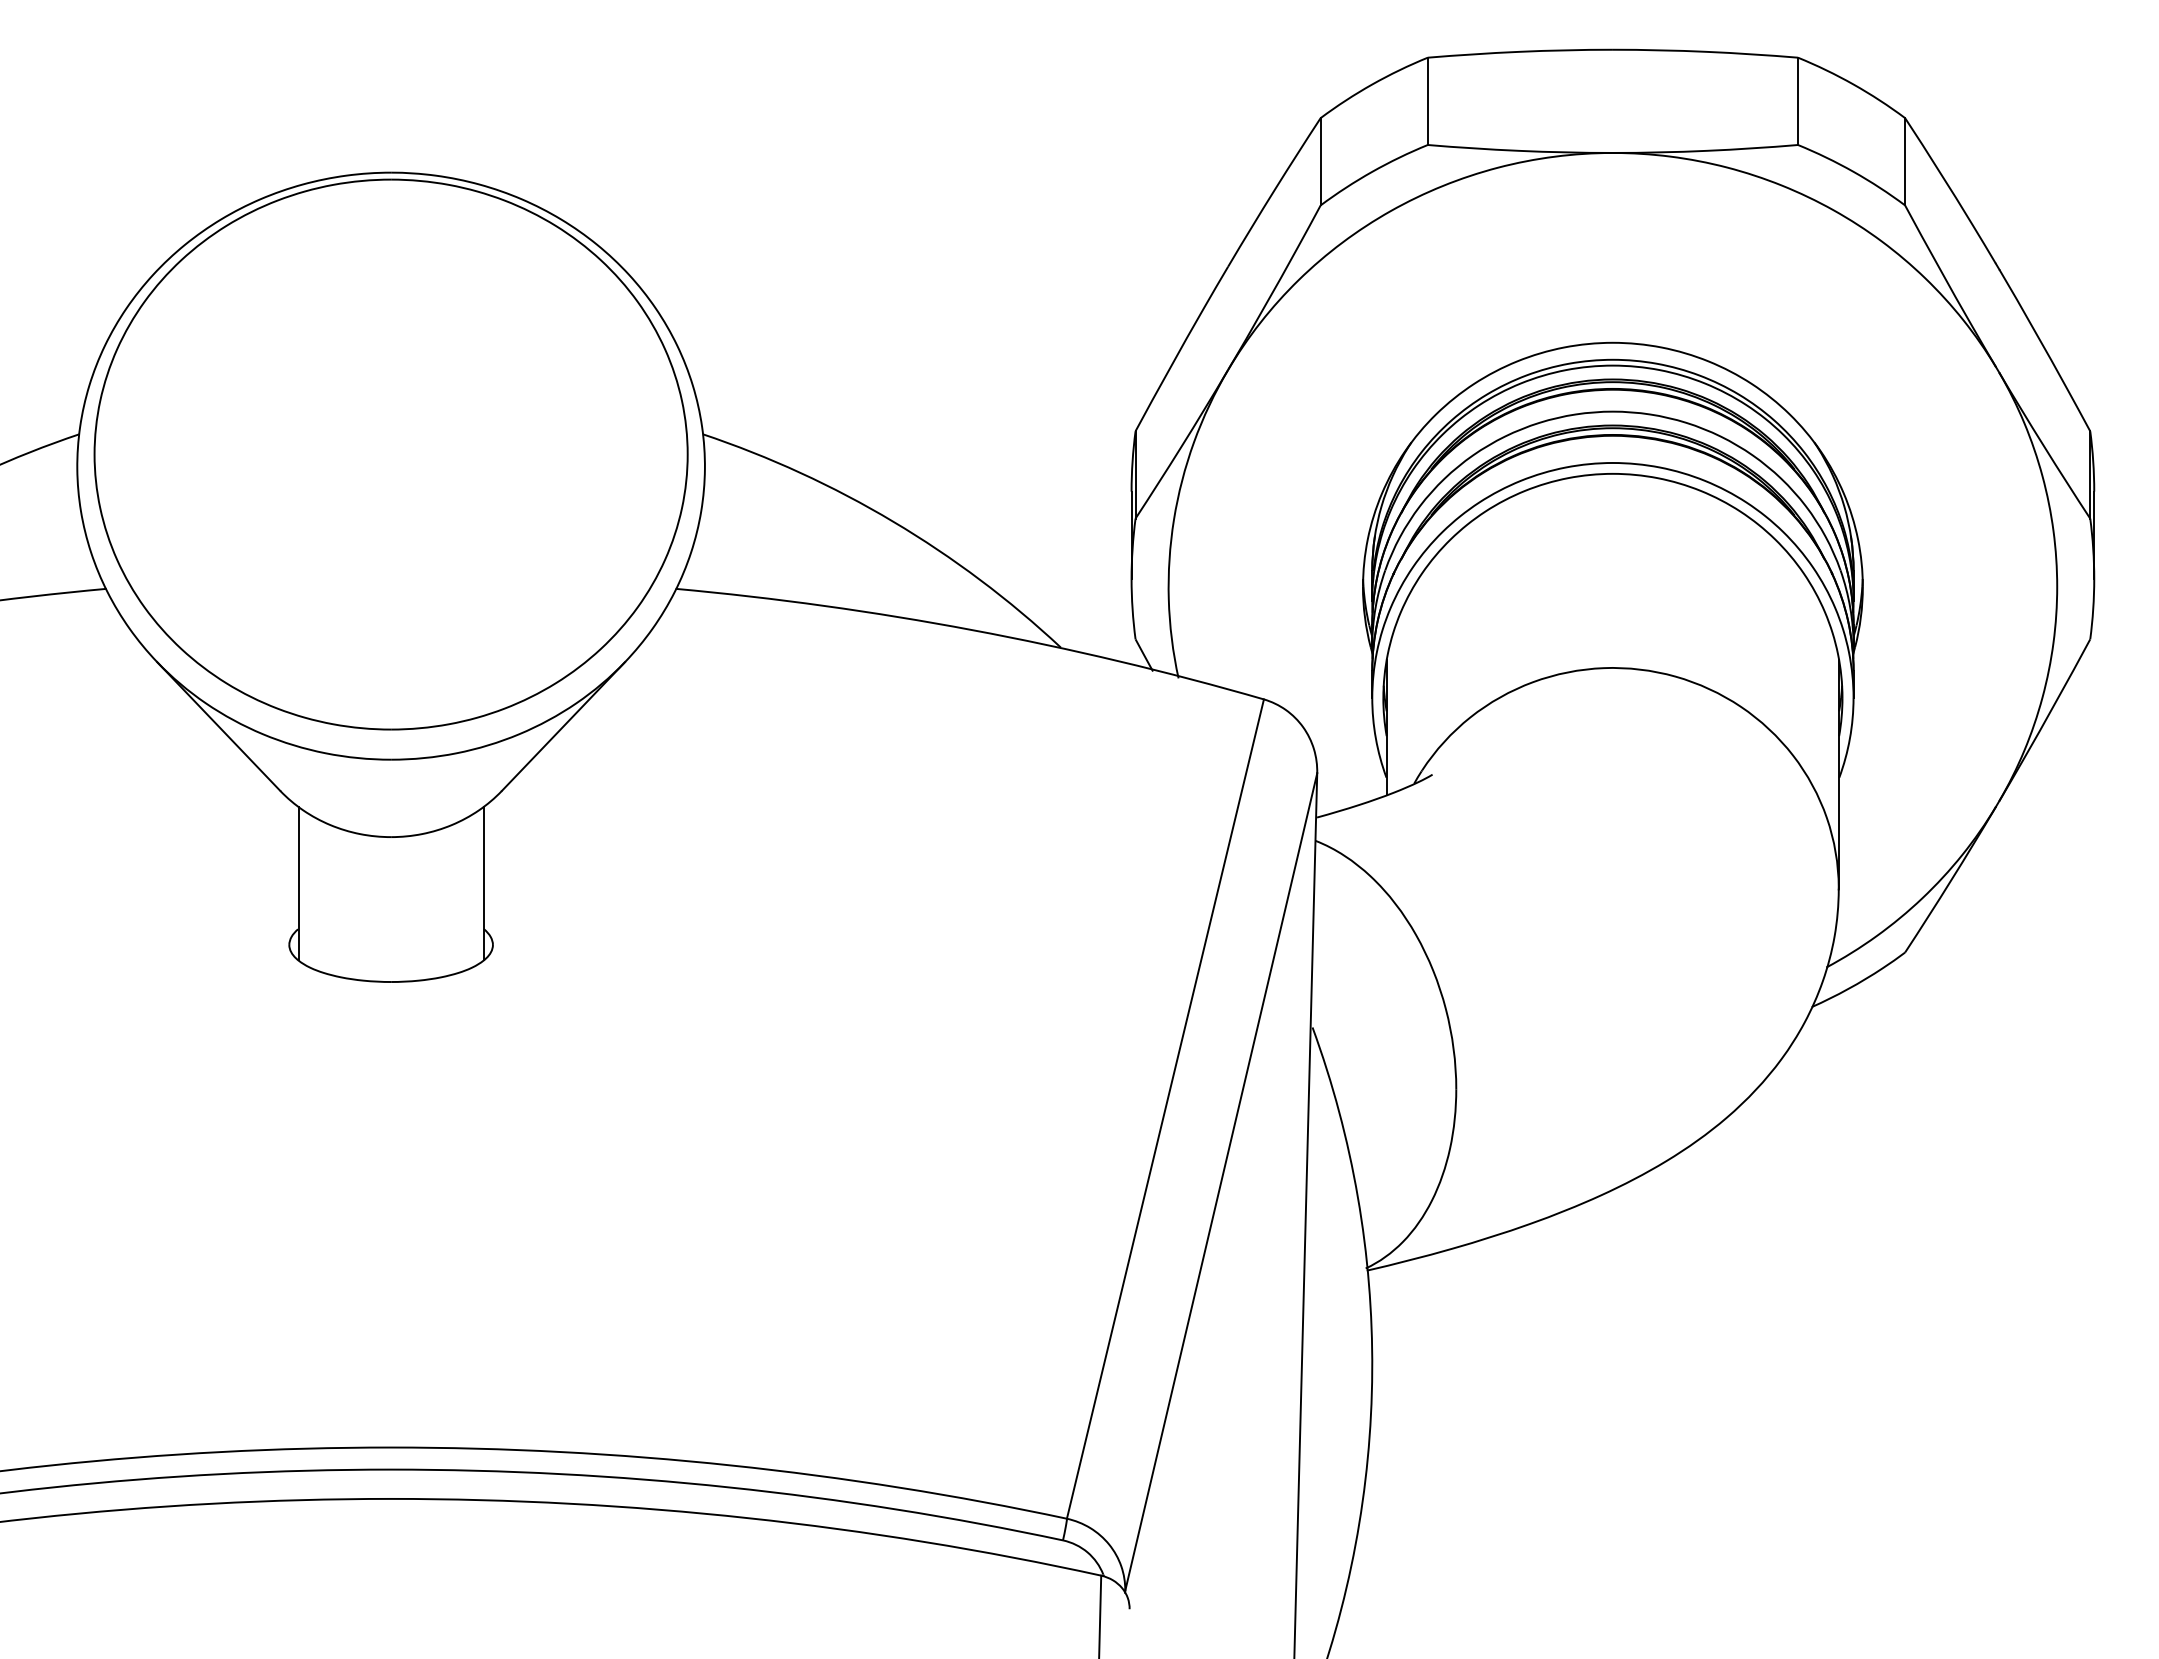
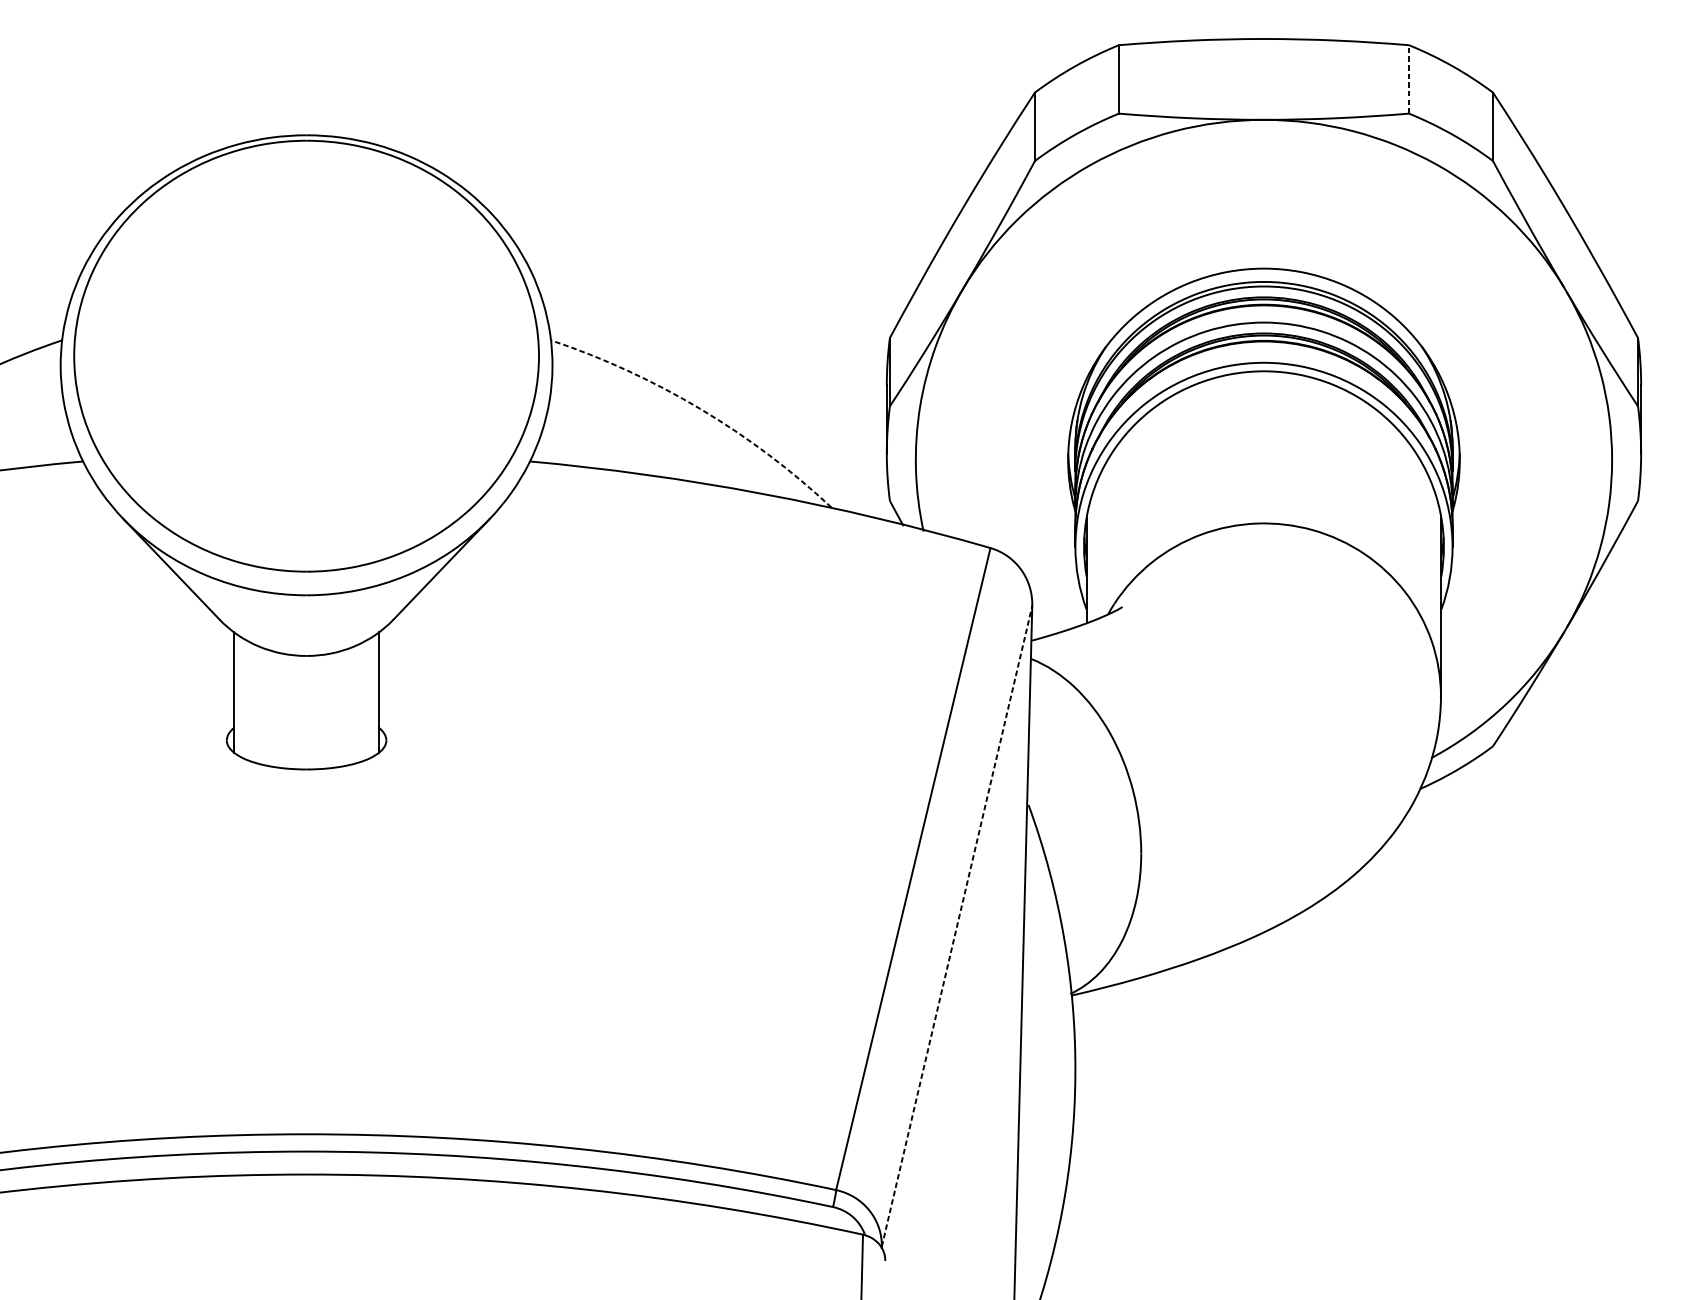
line: (1798, 101) -> (1409, 79), solid -> dashed
arc: (893, 521) -> (700, 408), solid -> dashed
line: (1221, 1182) -> (957, 926), solid -> dashed

